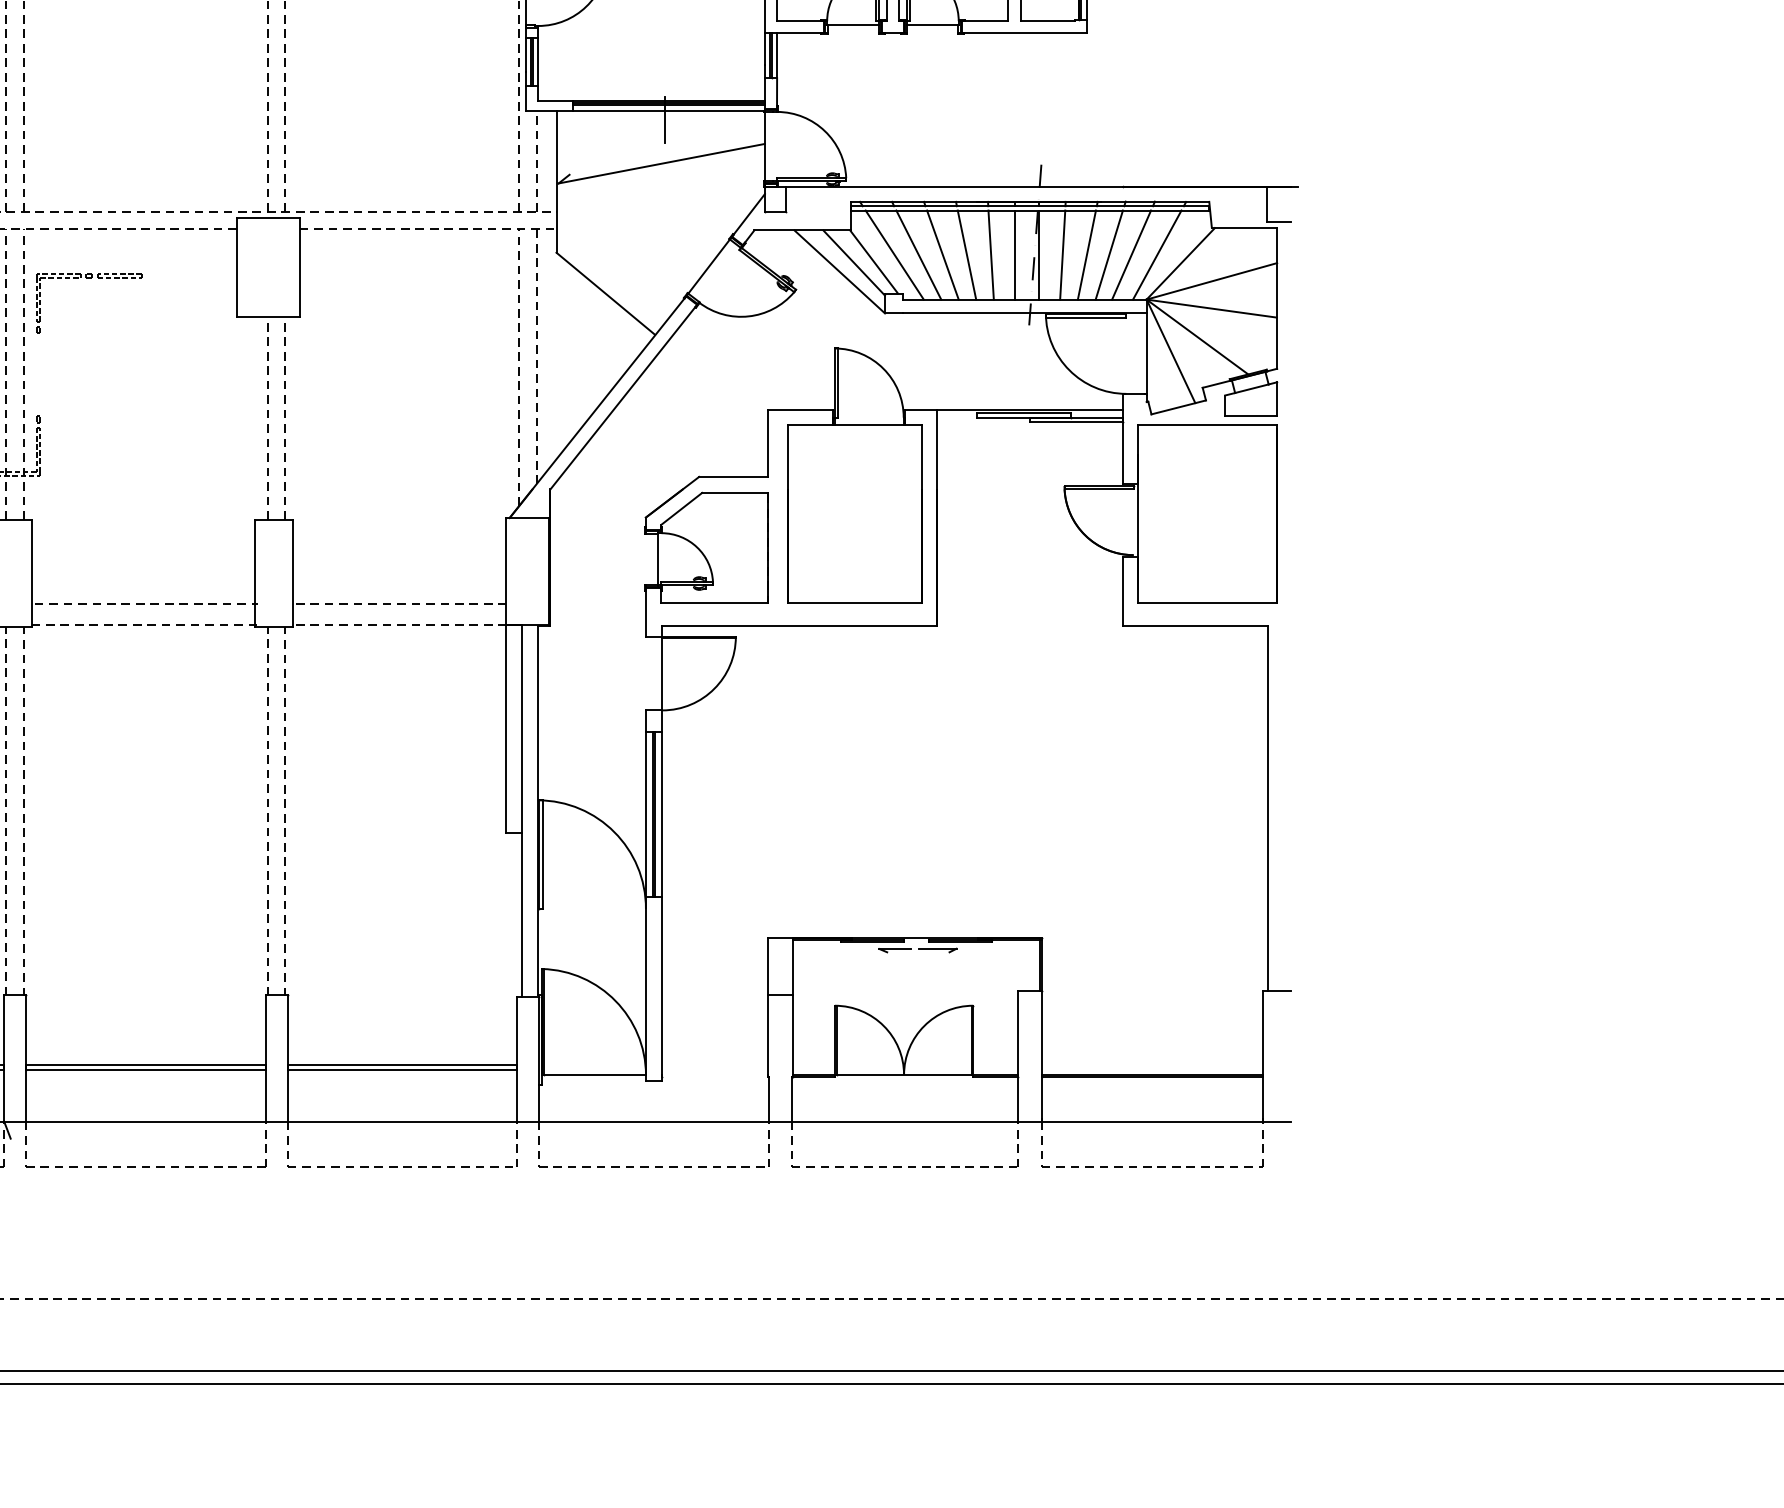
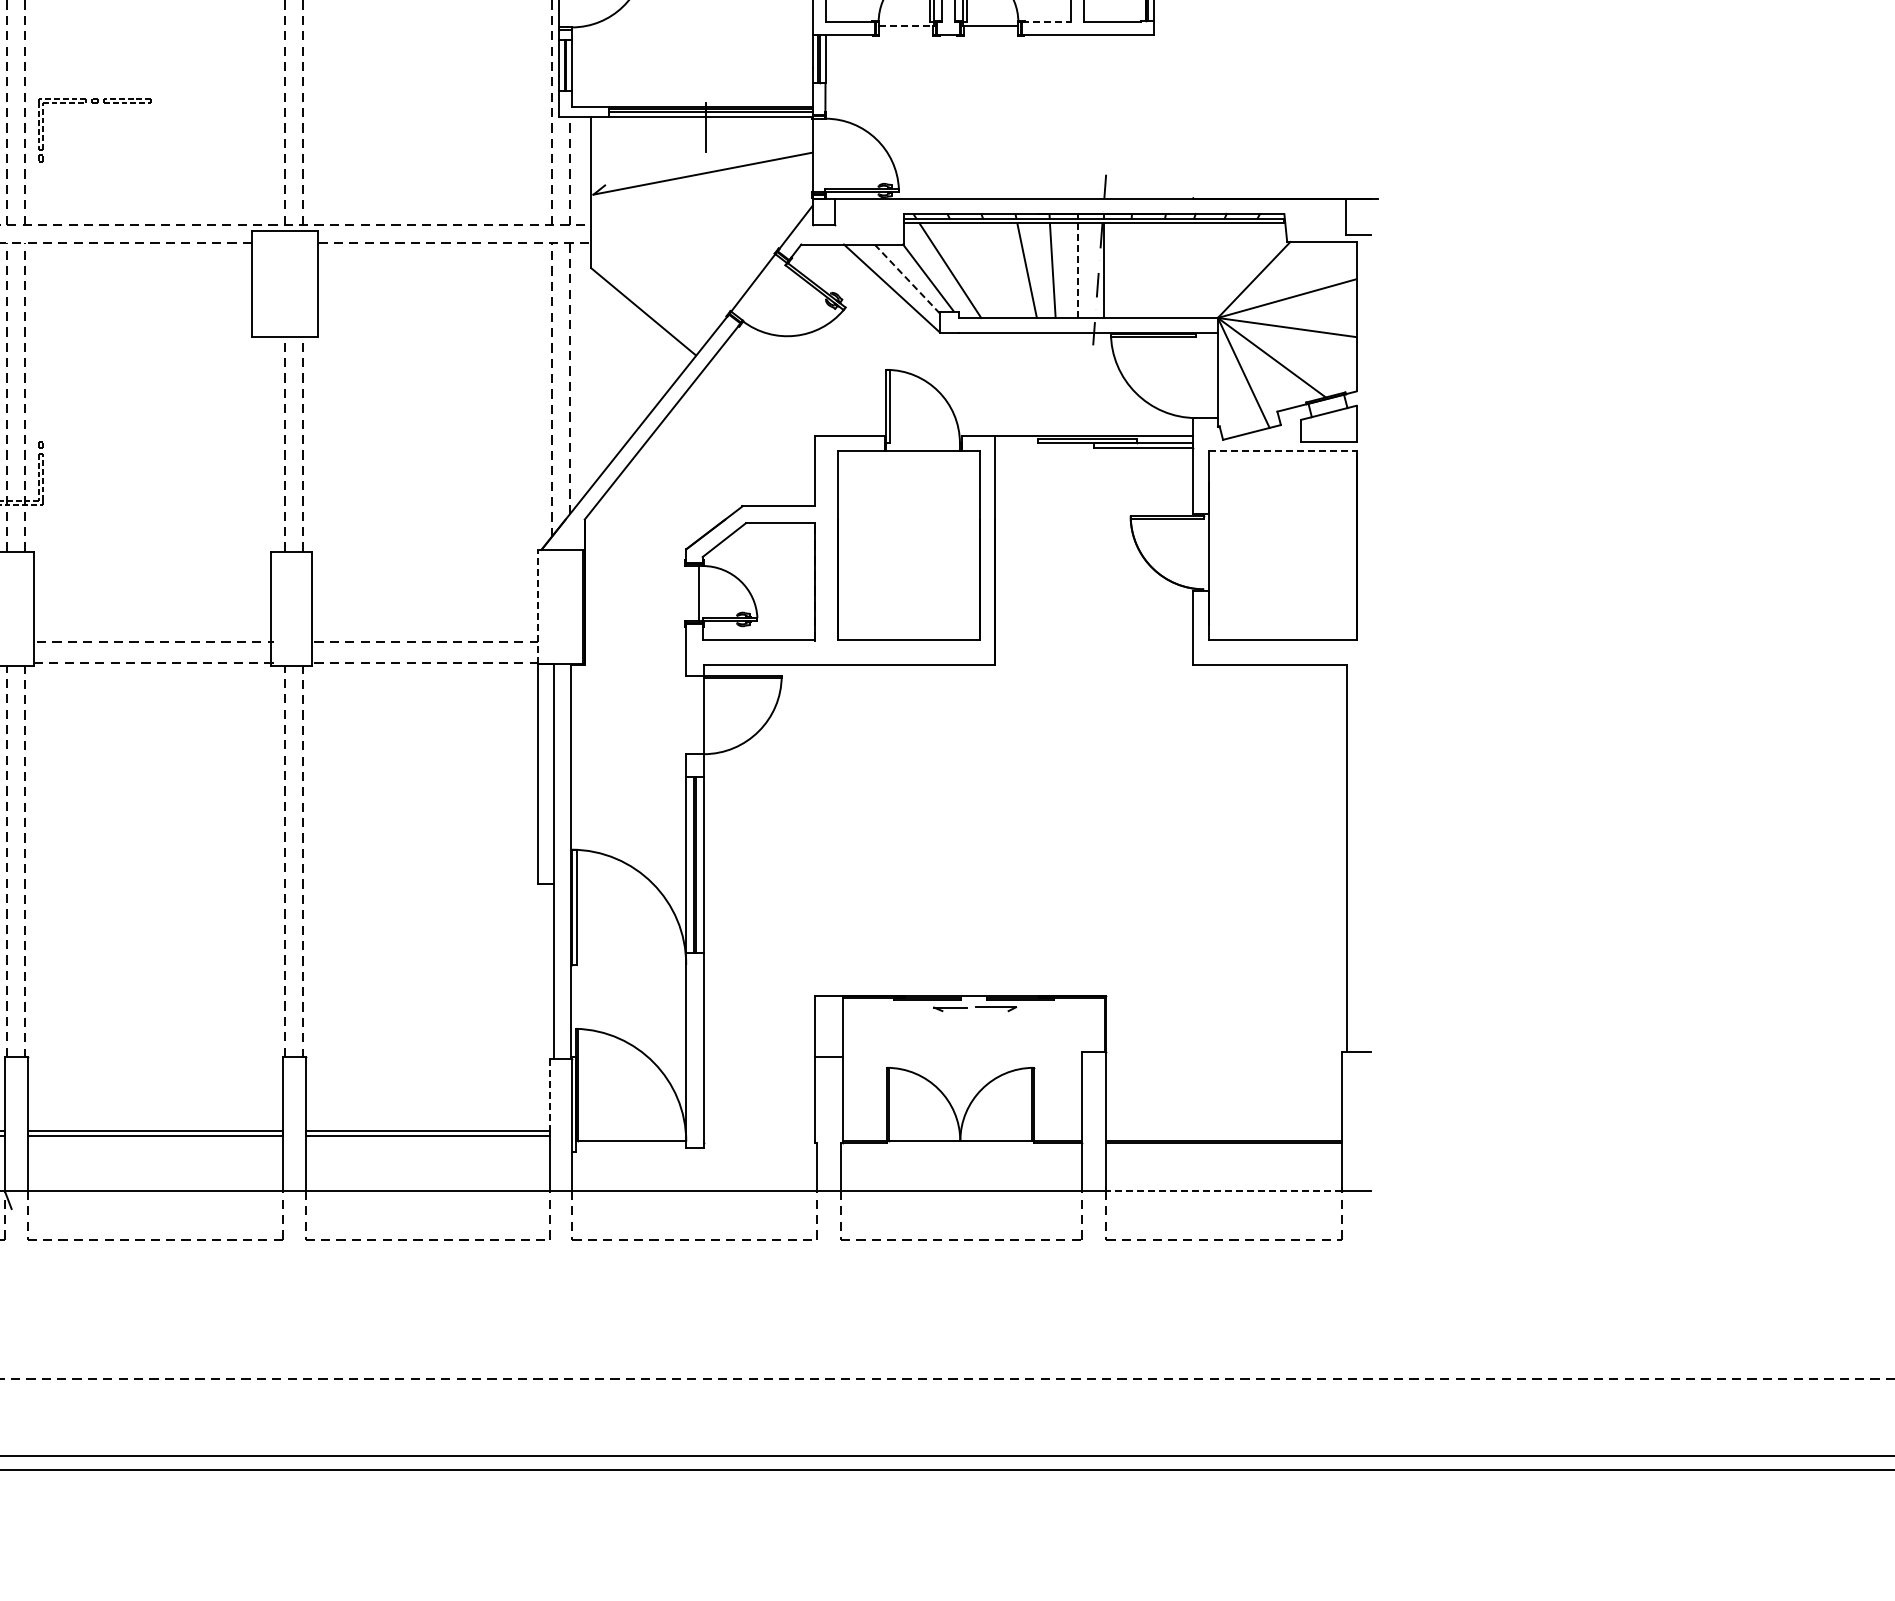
line: (985, 21) -> (1046, 22), solid -> dashed
line: (853, 25) -> (906, 26), solid -> dashed
line: (918, 254) -> (975, 270), removed
line: (942, 254) -> (1001, 270), removed
line: (1014, 254) -> (1077, 270), solid -> dashed
line: (1062, 254) -> (1128, 270), removed
line: (1086, 254) -> (1154, 270), removed
line: (1108, 254) -> (1177, 270), removed
line: (1131, 254) -> (1201, 270), removed
line: (1156, 254) -> (1228, 270), removed
line: (854, 263) -> (907, 279), solid -> dashed
part: (88, 278) -> (94, 103), moved
line: (1207, 425) -> (1282, 451), solid -> dashed
line: (505, 571) -> (537, 606), solid -> dashed
line: (517, 1033) -> (549, 1097), solid -> dashed
line: (1151, 1121) -> (1223, 1190), solid -> dashed

